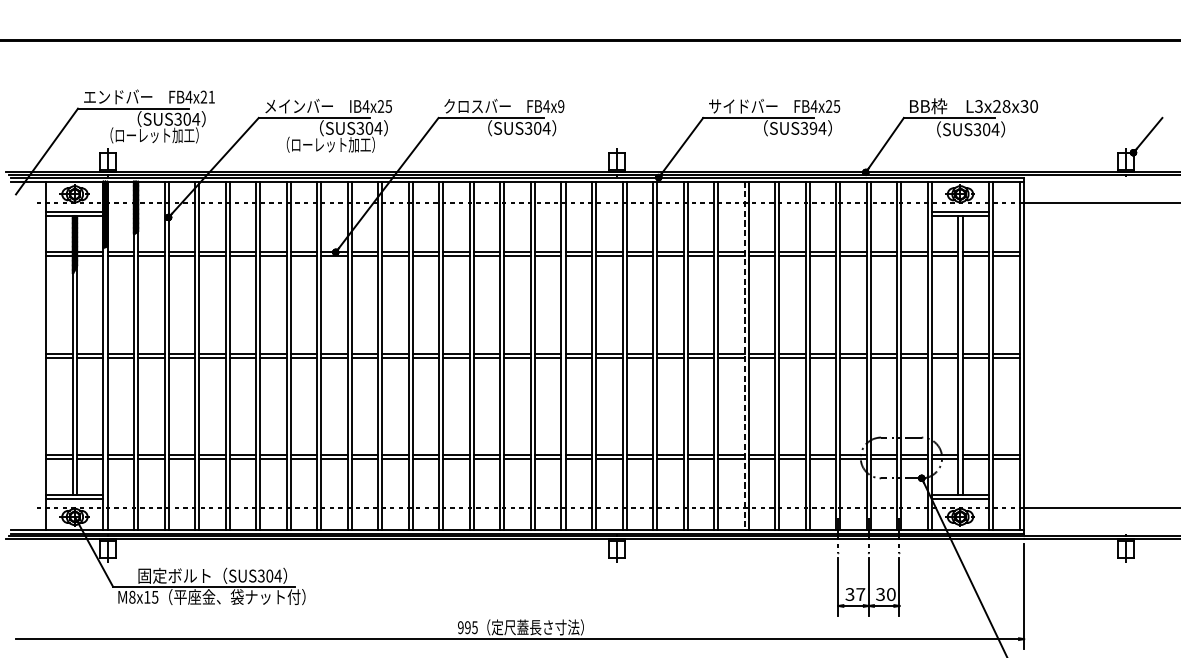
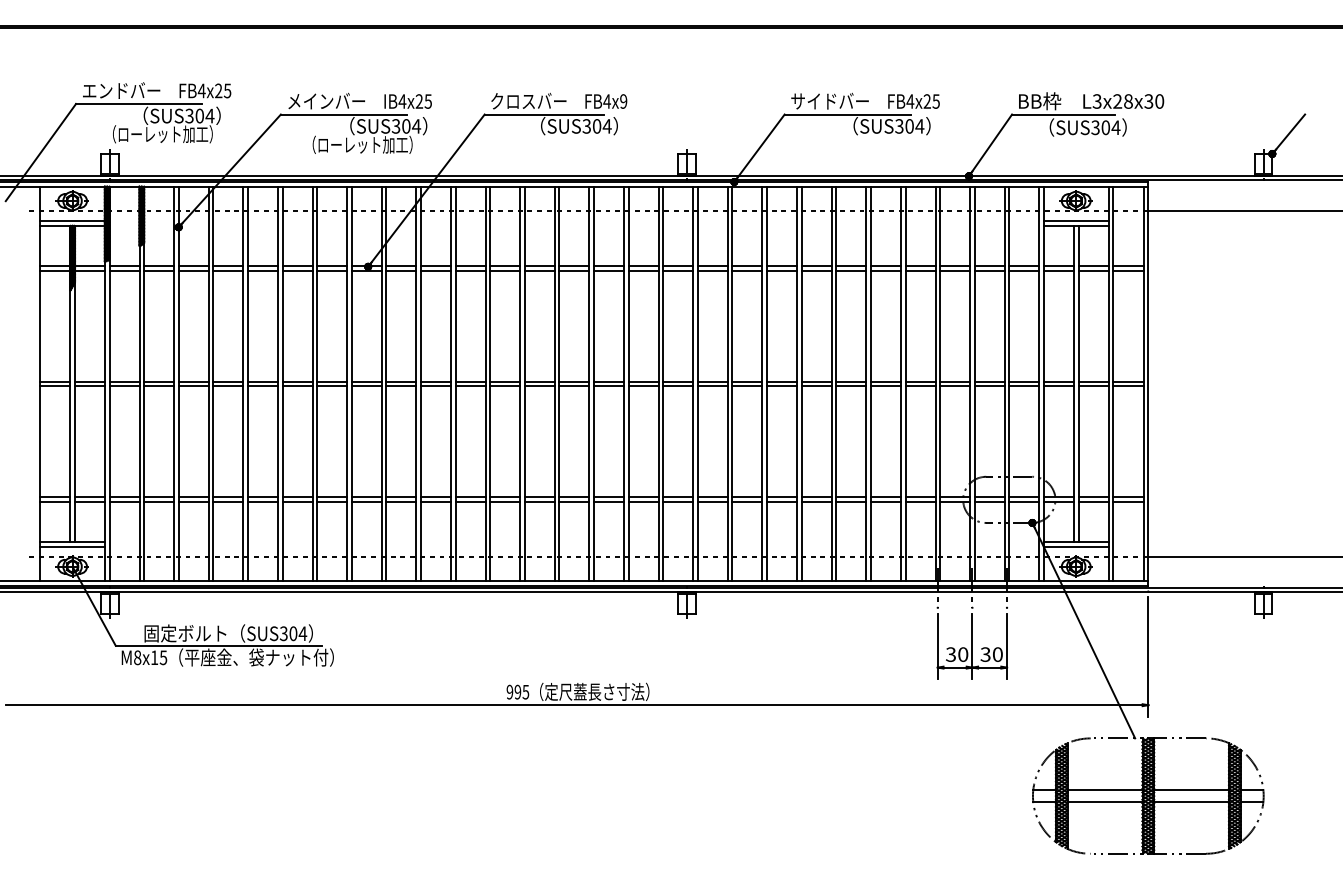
text: (211, 96) -> (227, 90), FB4x21 -> FB4x25
text: (813, 128) -> (909, 126), SUS394 -> SUS304
line: (744, 356) -> (831, 384), dashed -> solid
text: (861, 594) -> (963, 654), 37 -> 30

